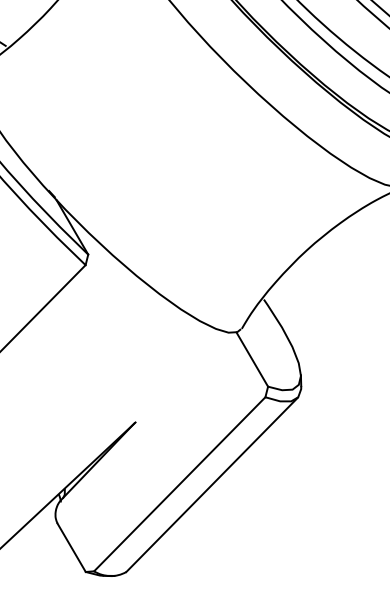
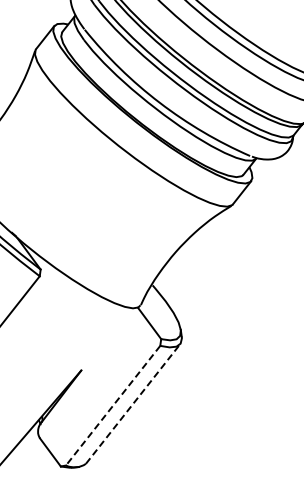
line: (212, 484) -> (133, 403), solid -> dashed
line: (178, 485) -> (112, 406), solid -> dashed

